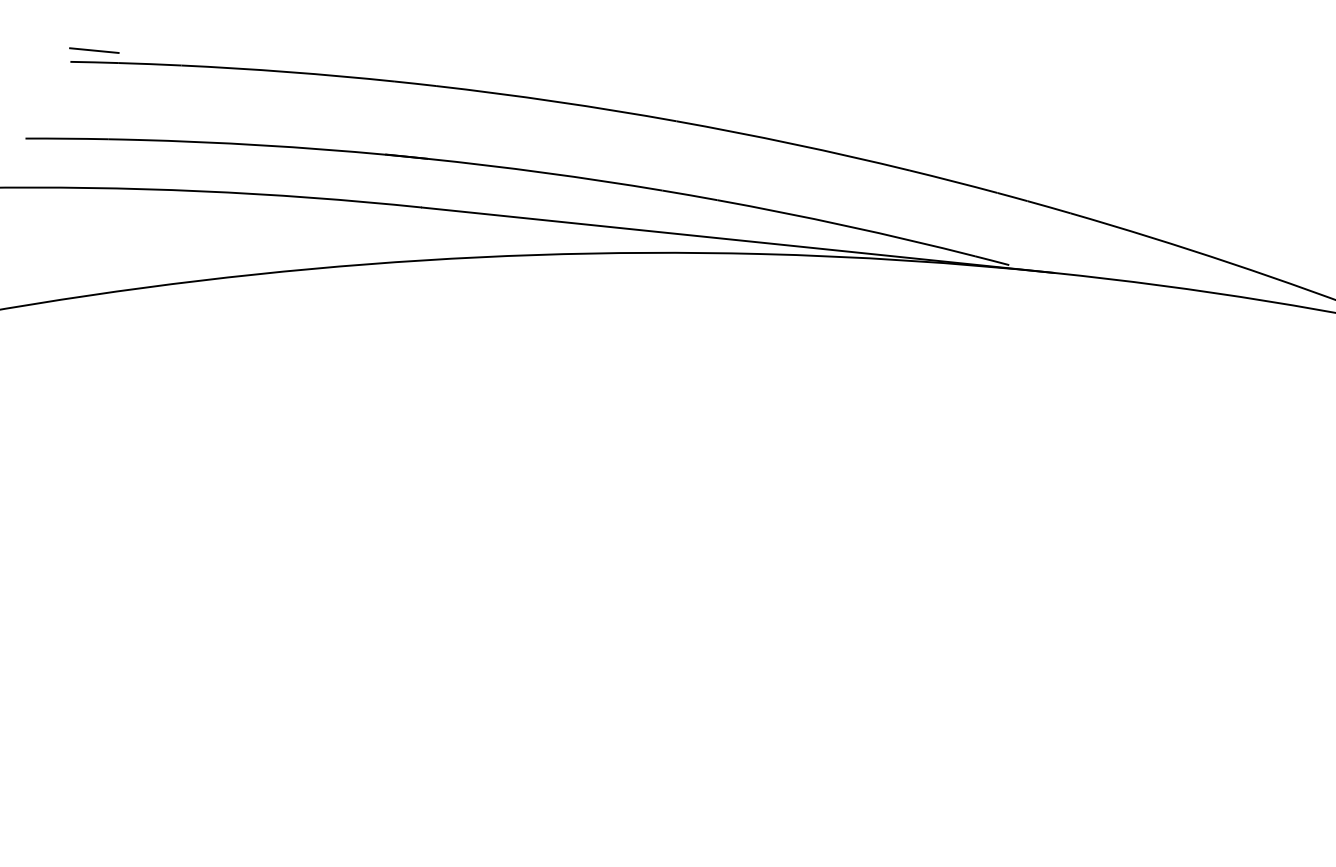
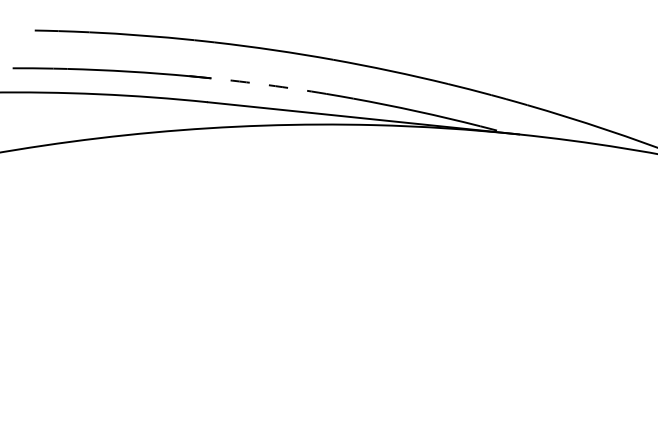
line: (94, 49) -> (46, 24), removed
arc: (545, 173) -> (268, 85), solid -> dashed

